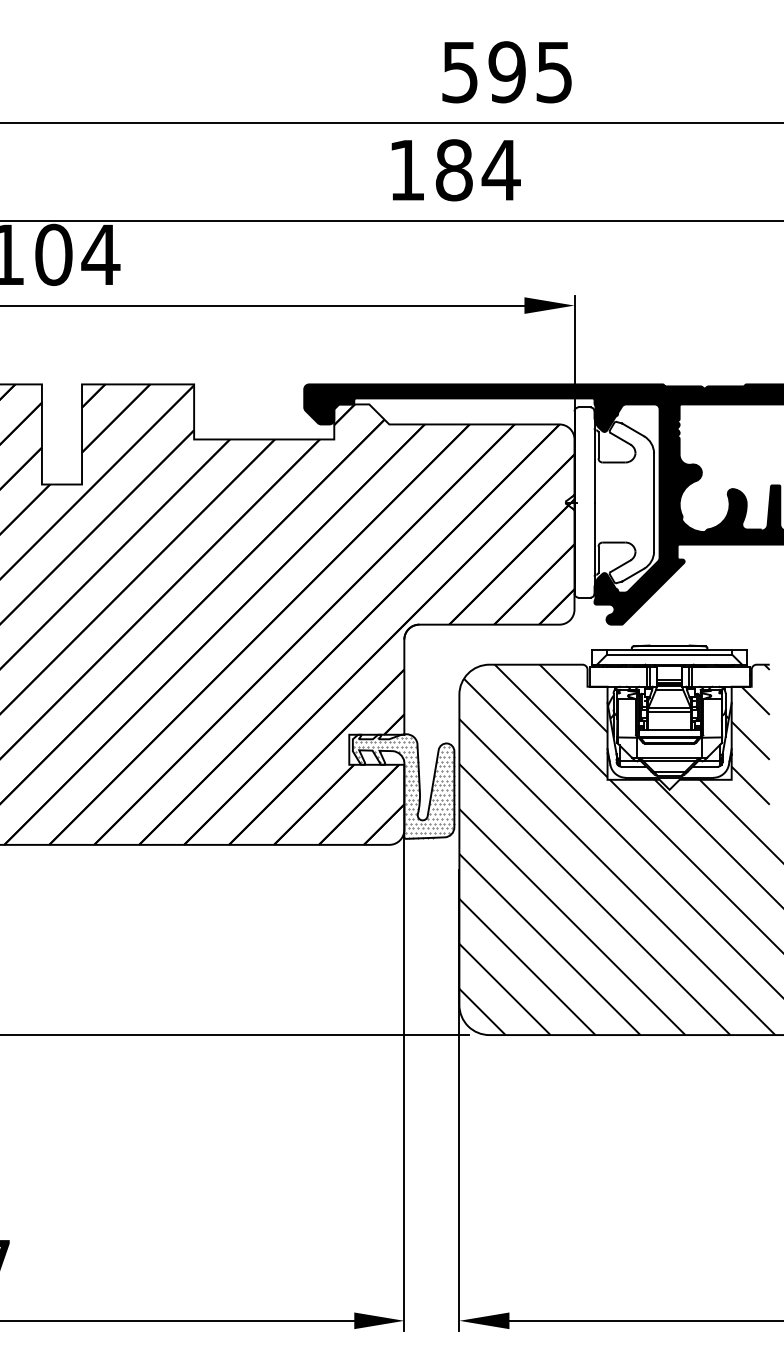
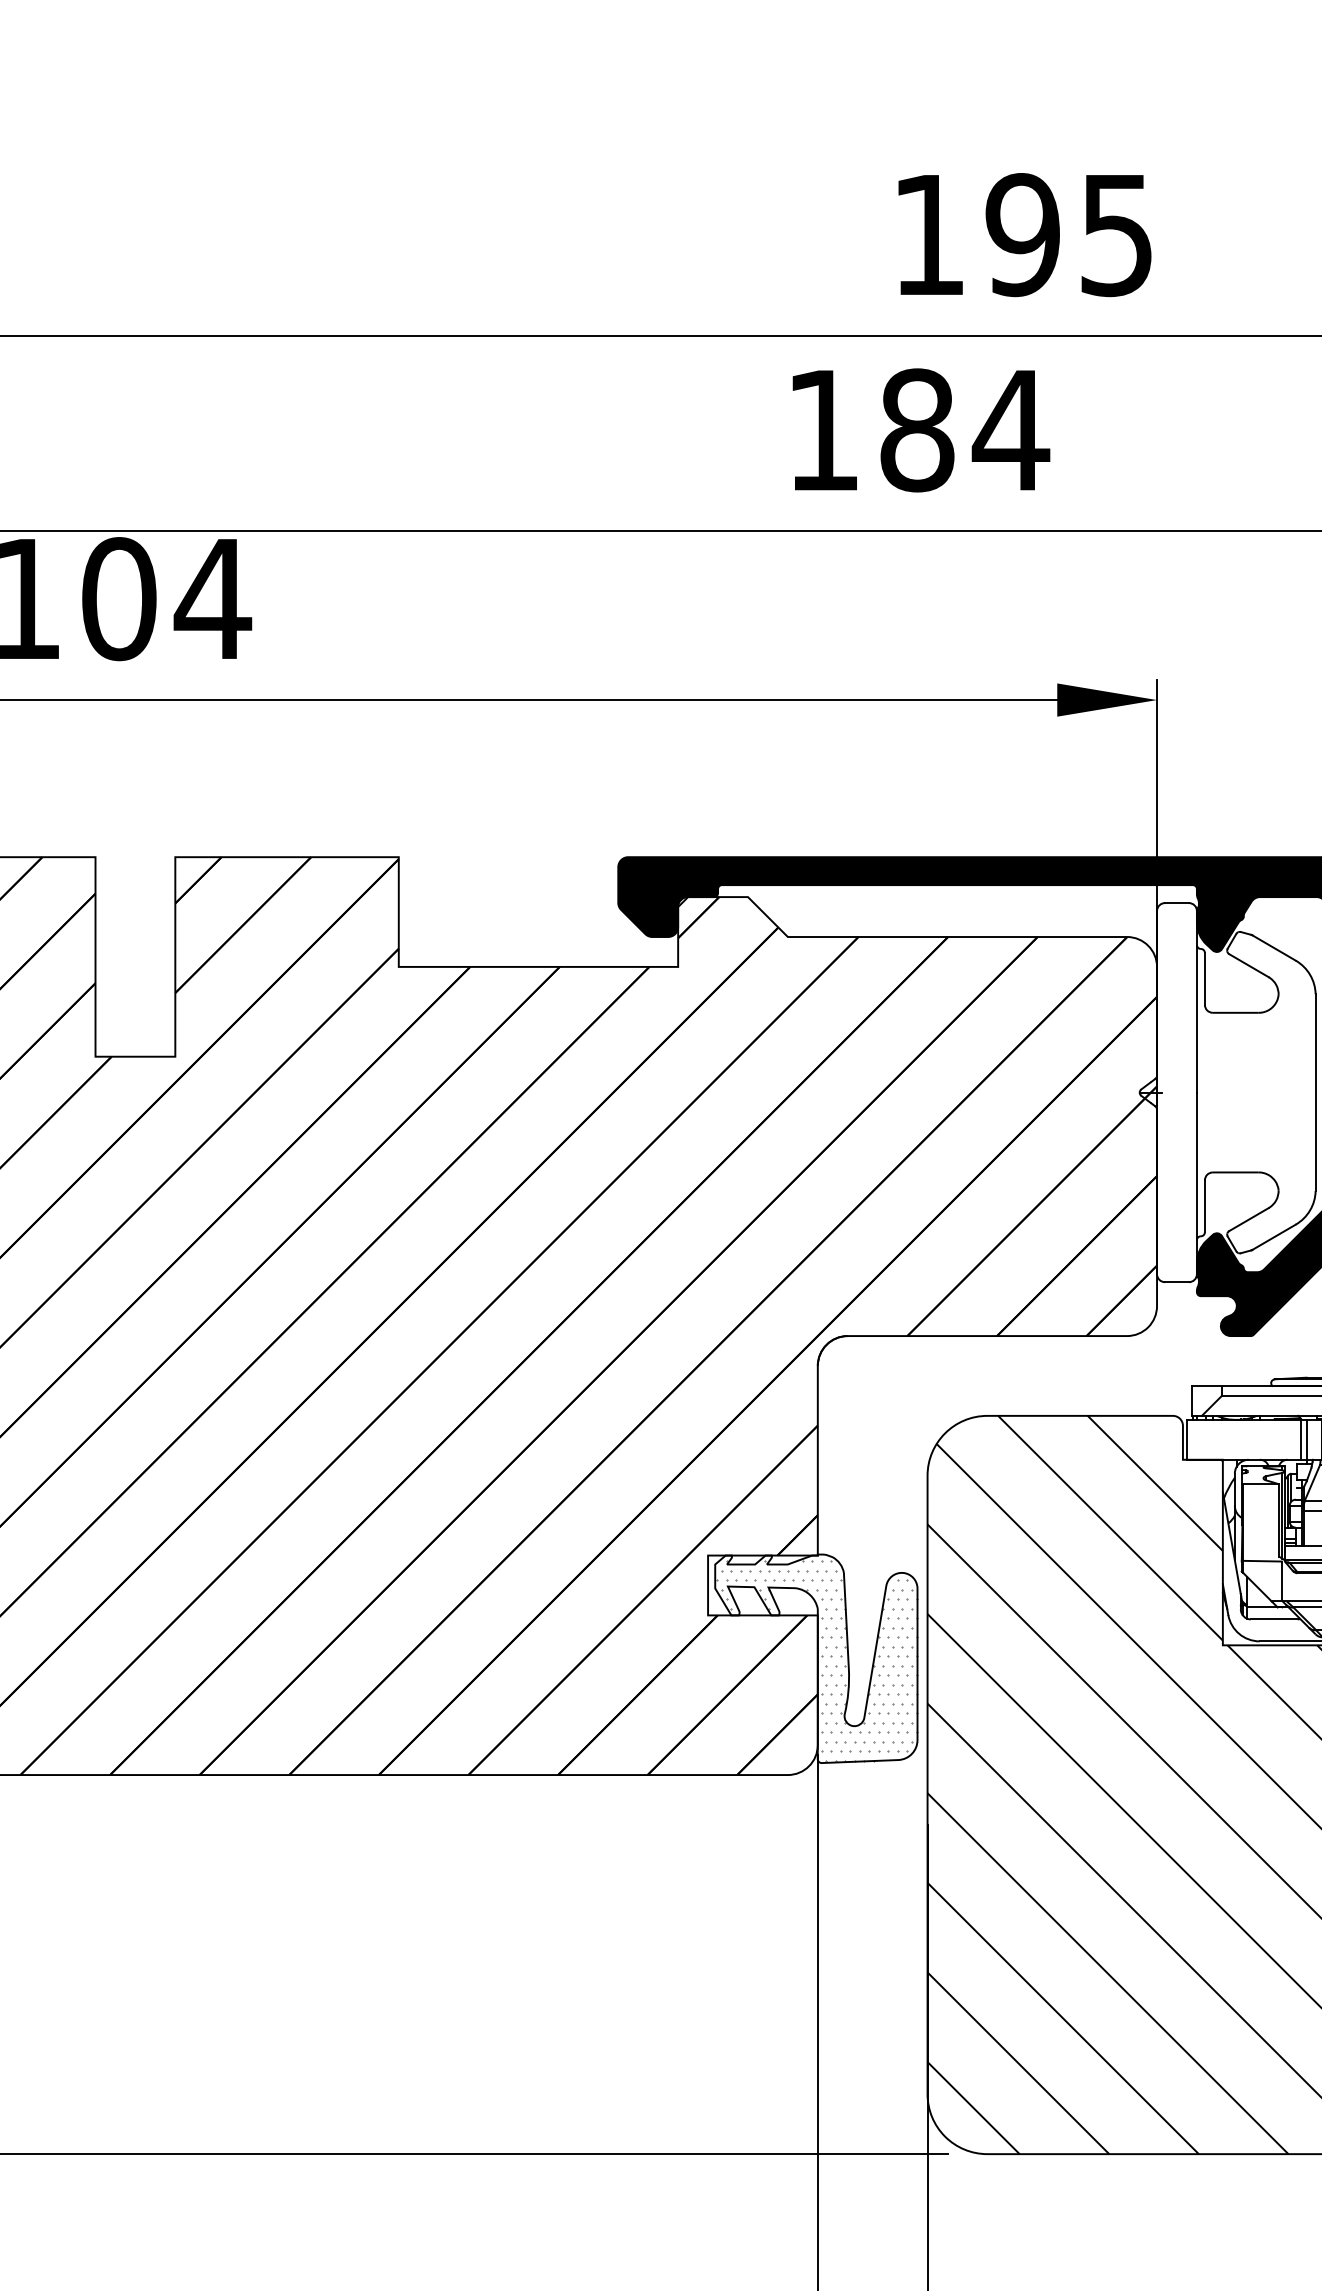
text: (459, 72) -> (927, 235), 595 -> 195

